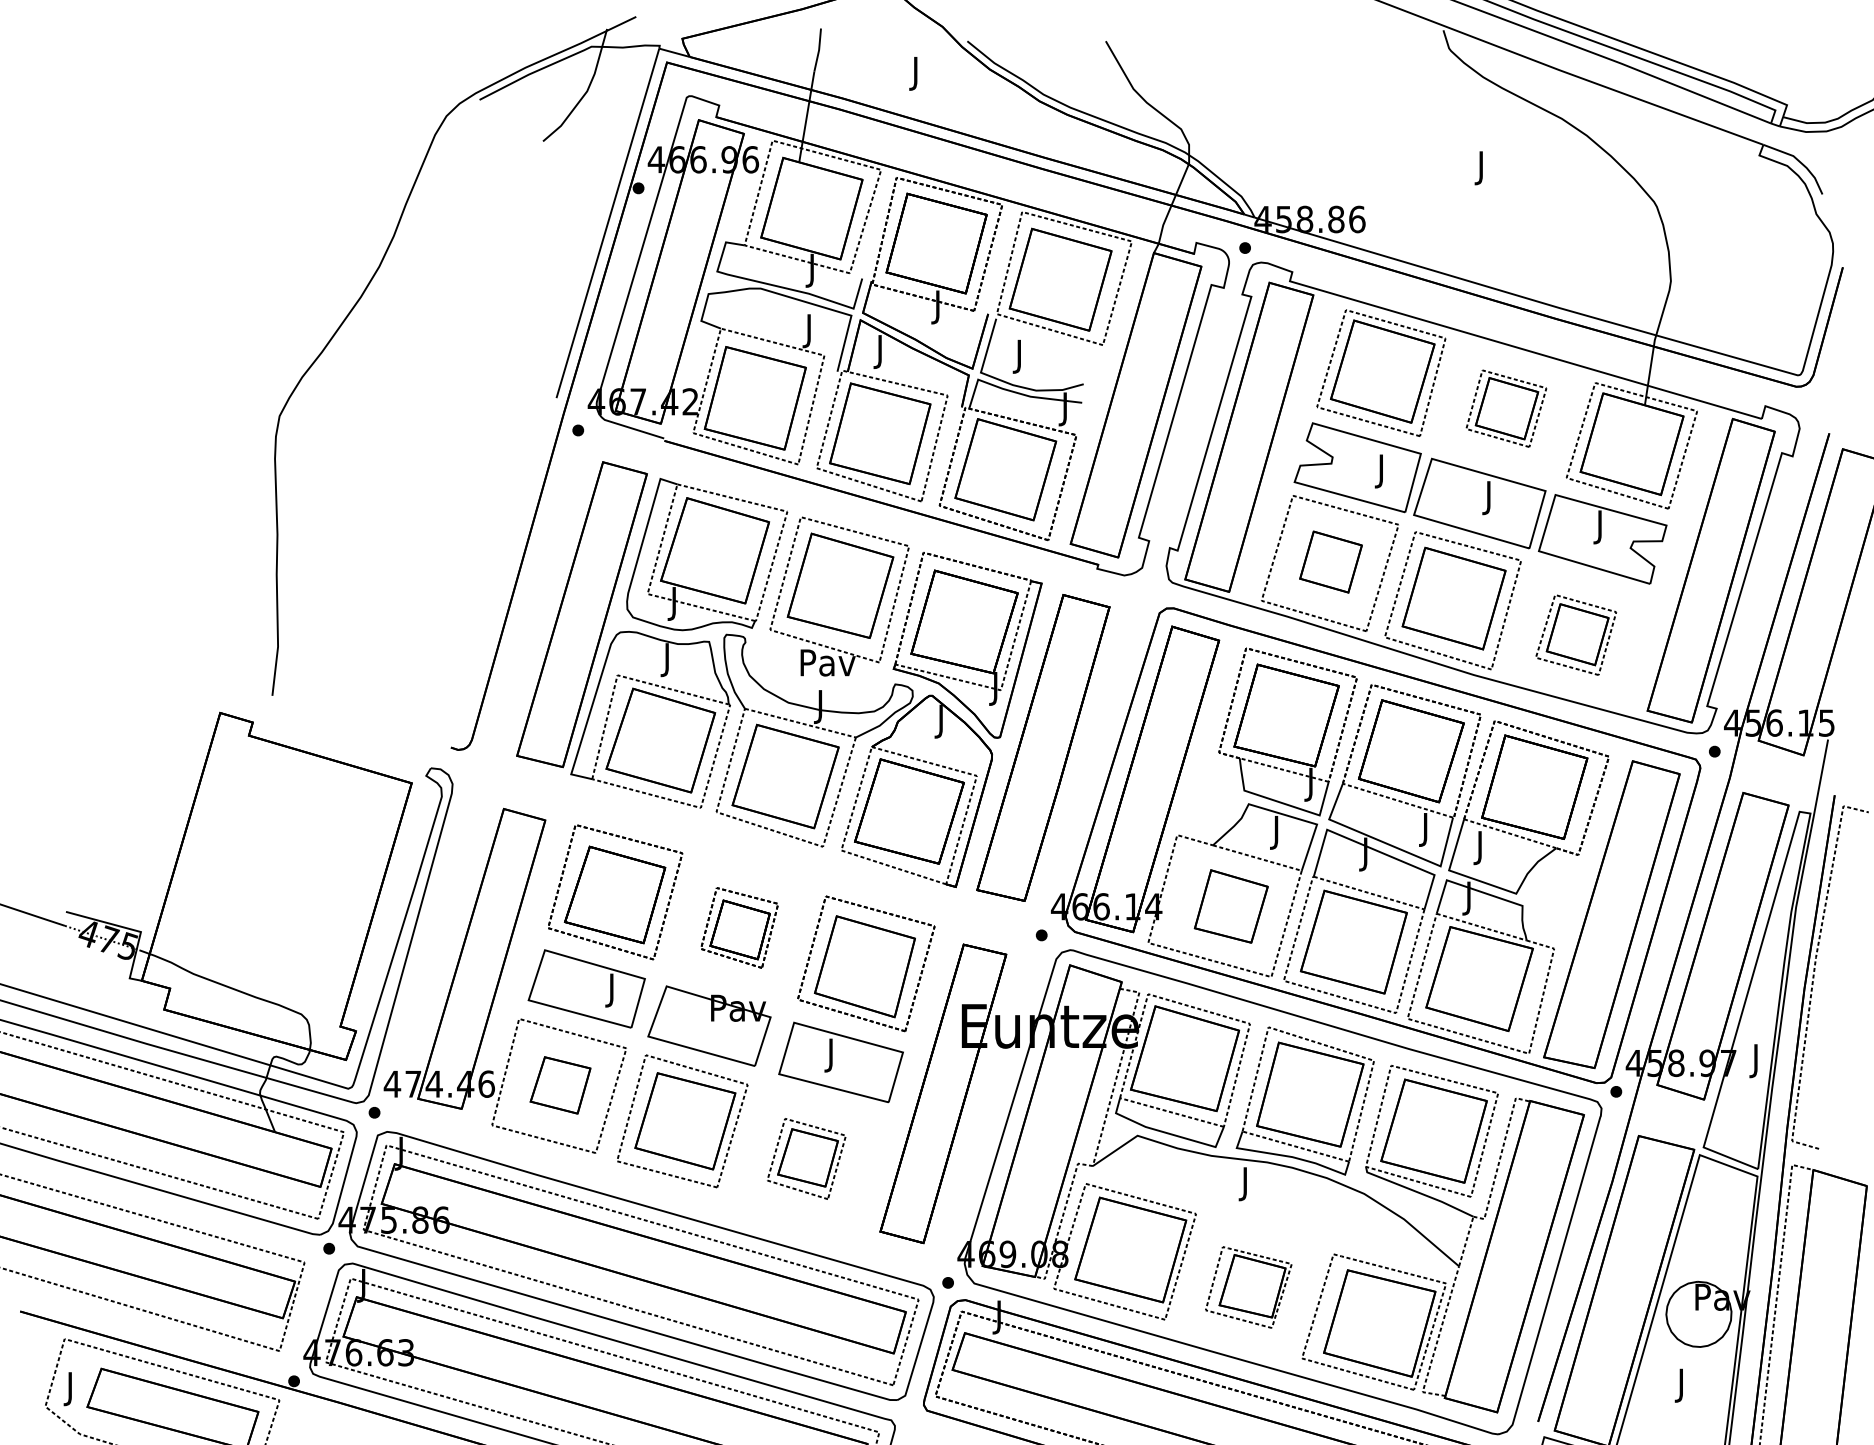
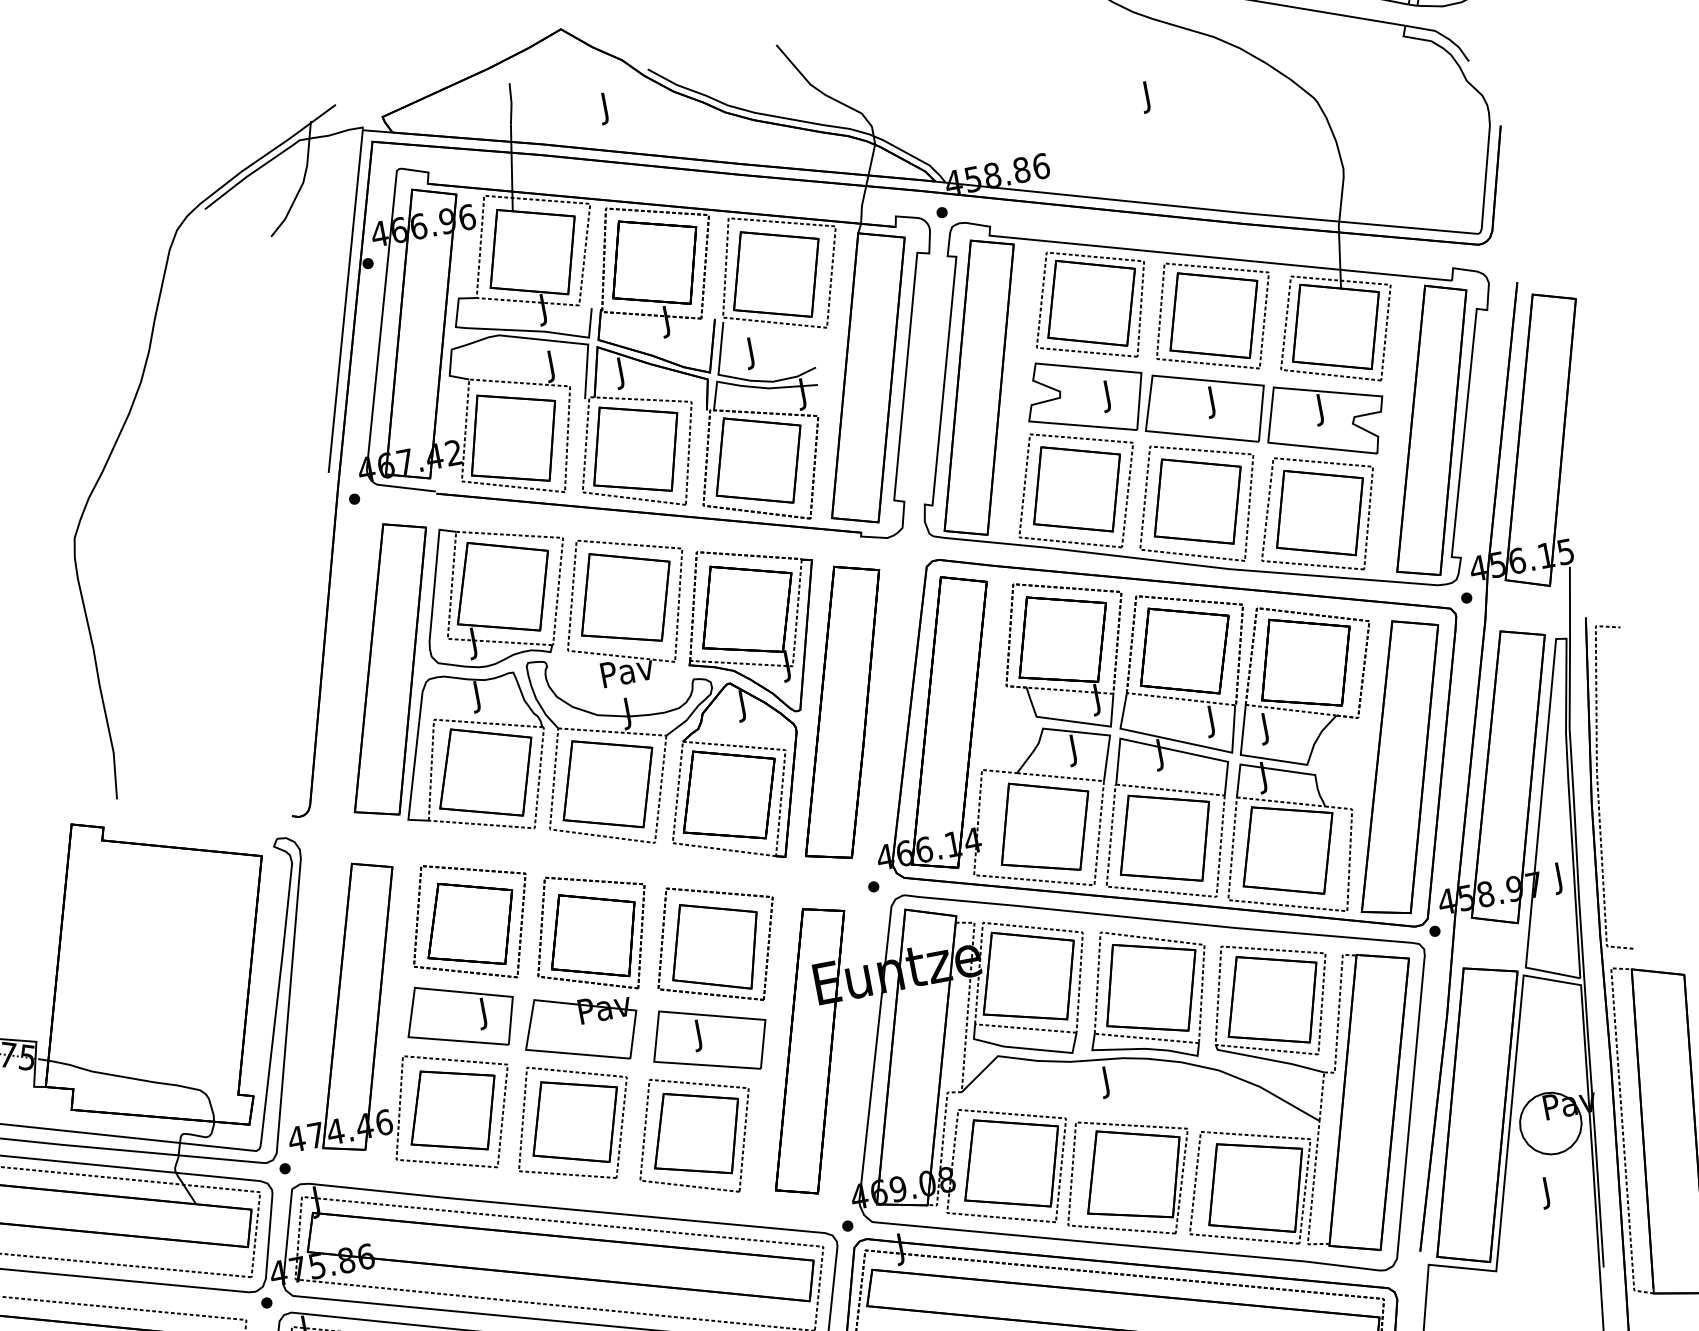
part: (1506, 408) -> (1213, 315), size x1.67
part: (1330, 561) -> (1076, 488), size x1.67
part: (1575, 634) -> (1316, 513), size x1.67
part: (1231, 906) -> (1044, 826), size x1.43
part: (739, 927) -> (591, 932), size x1.67
part: (560, 1085) -> (453, 1110), size x1.67
part: (806, 1158) -> (694, 1135), size x1.67
part: (1248, 1287) -> (1127, 1177), size x1.67

